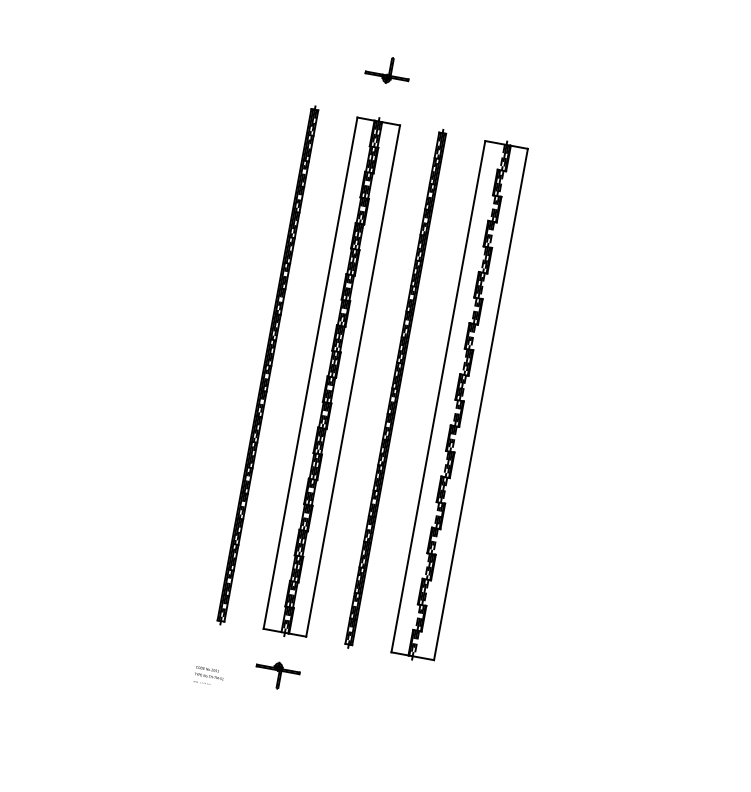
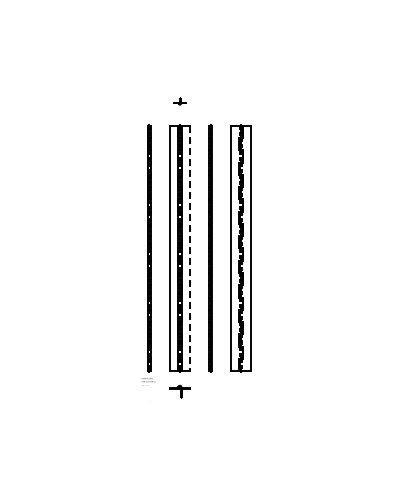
part: (387, 68) -> (179, 100), size x0.6
line: (353, 381) -> (190, 248), solid -> dashed
text: (209, 675) -> (148, 381), moved

